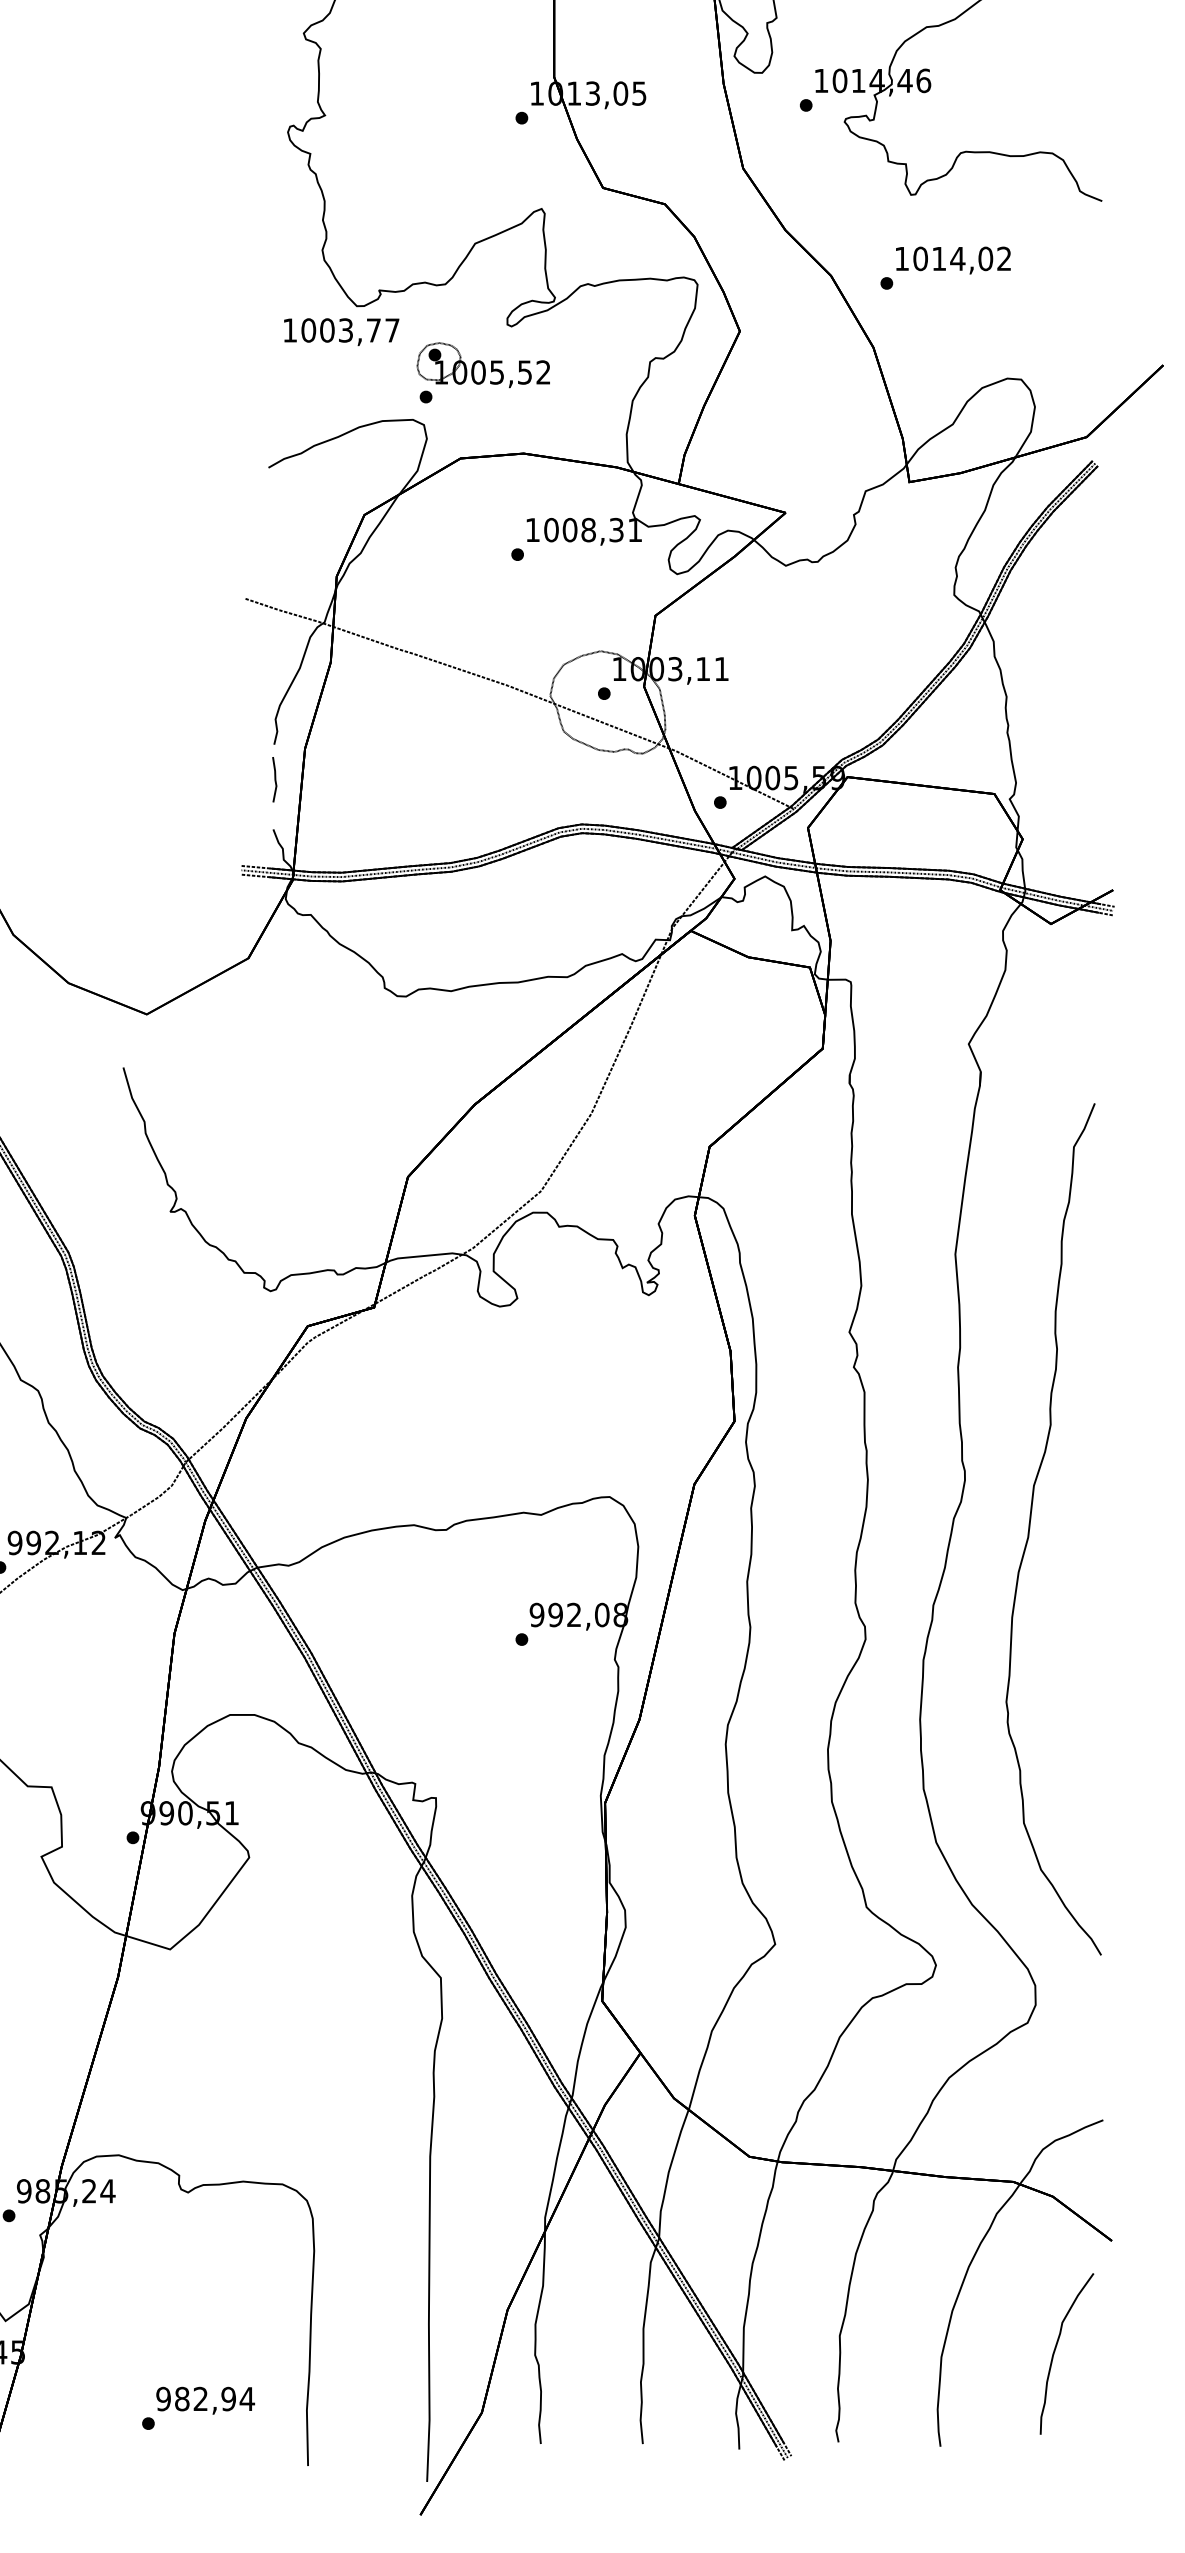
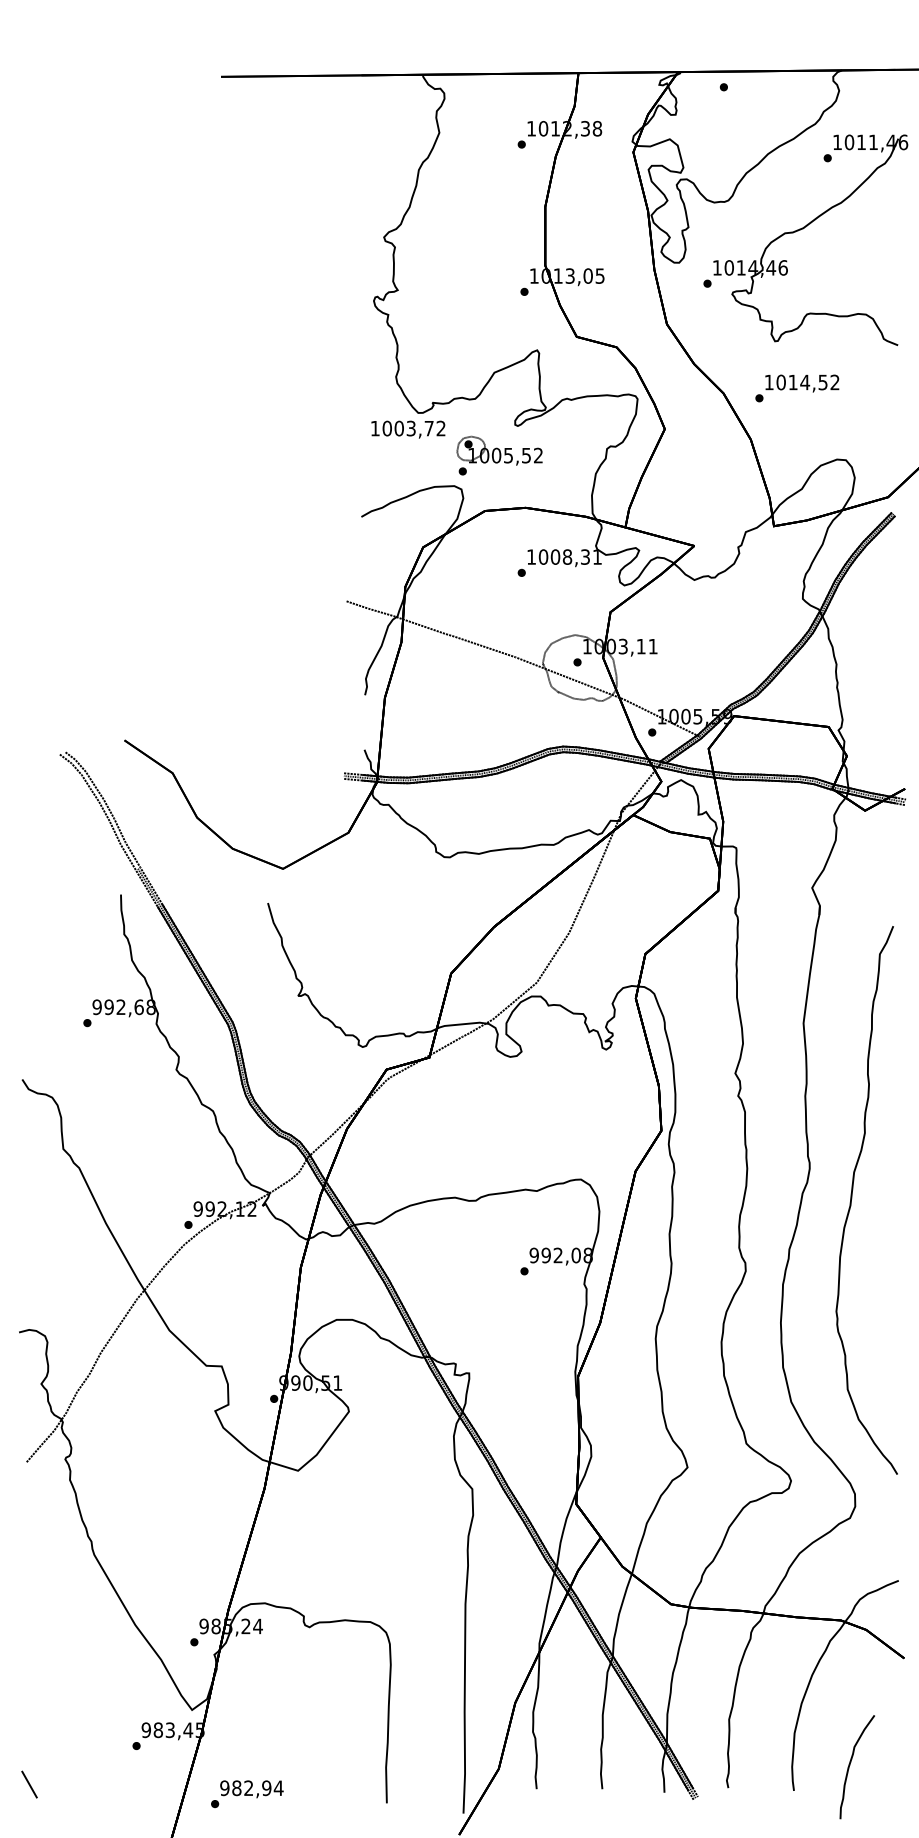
text: (984, 258) -> (822, 382), 1014,02 -> 1014,52
text: (391, 330) -> (440, 428), 1003,77 -> 1003,72
line: (274, 779) -> (365, 717), removed
curve: (1056, 2351) -> (850, 1765), moved
text: (198, 2408) -> (247, 1794), moved

